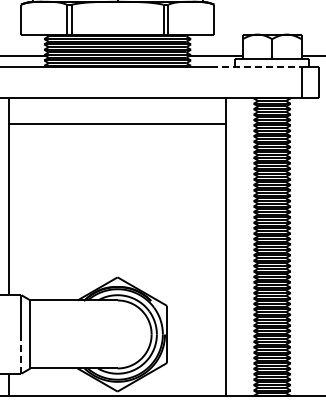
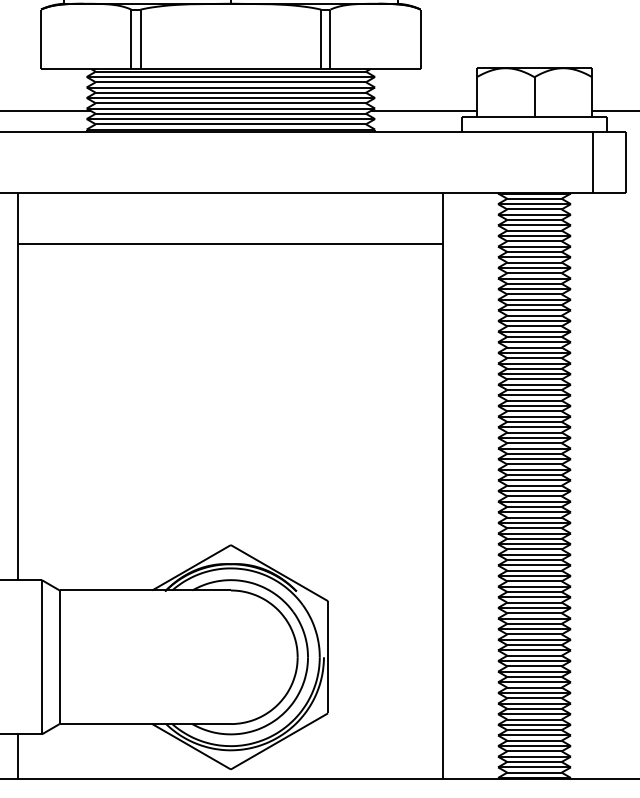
line: (256, 67) -> (503, 132), dashed -> solid
line: (21, 354) -> (42, 696), dashed -> solid

